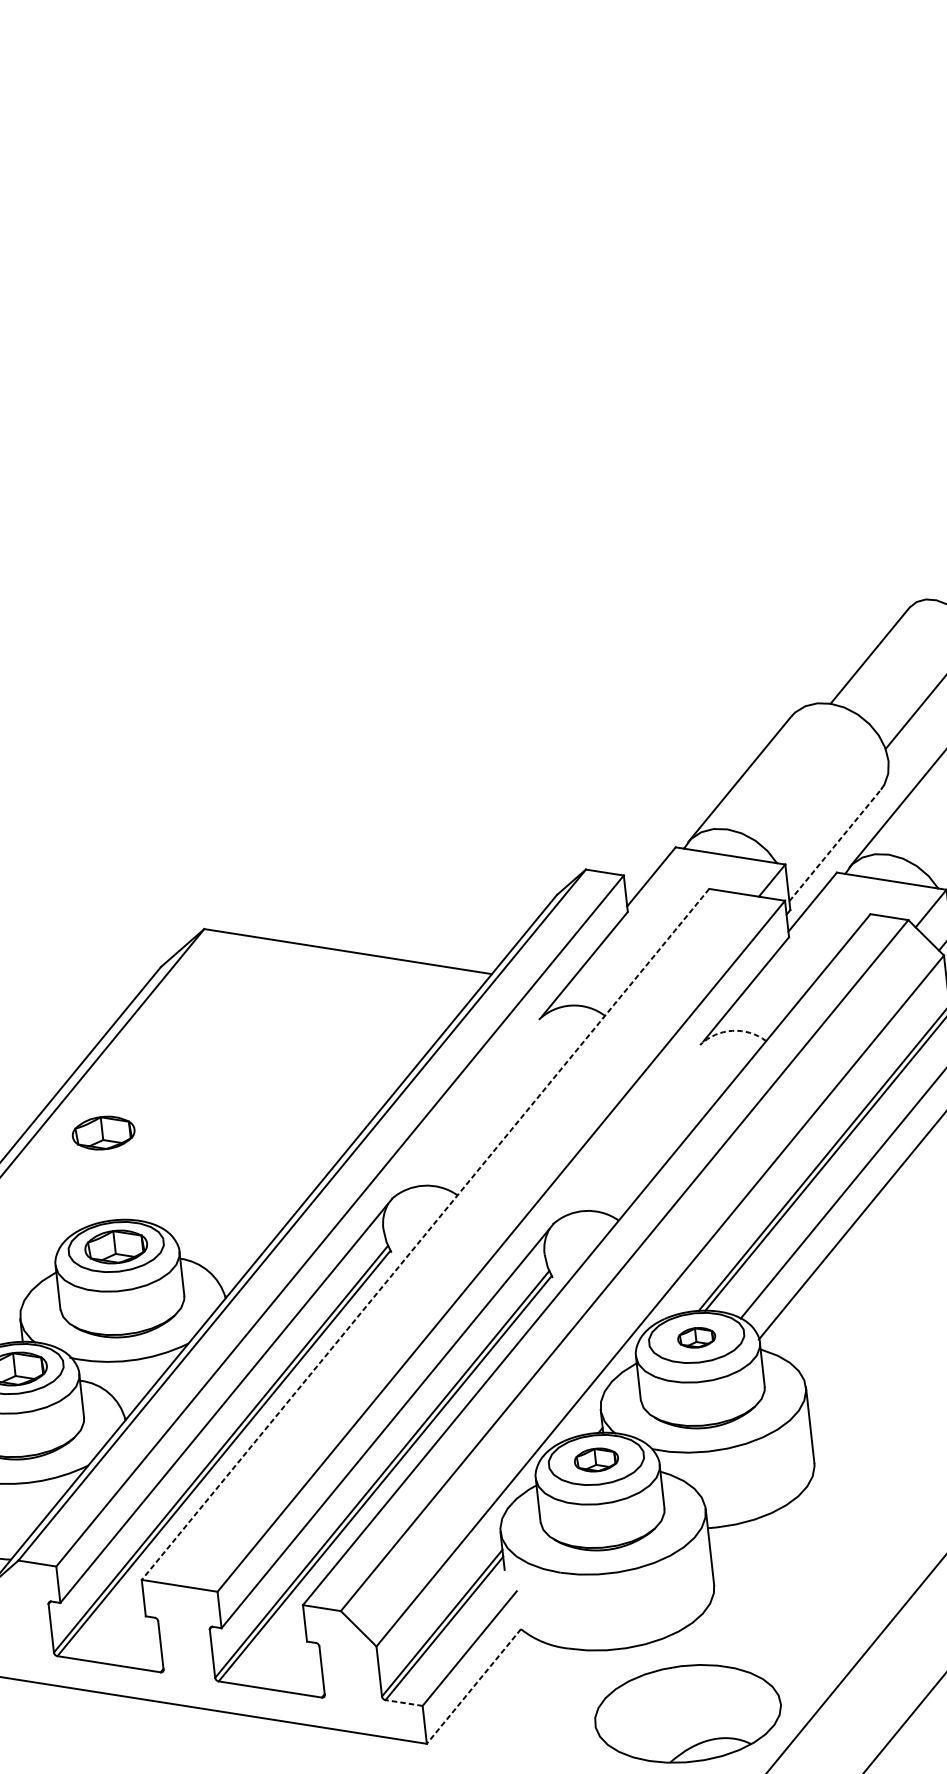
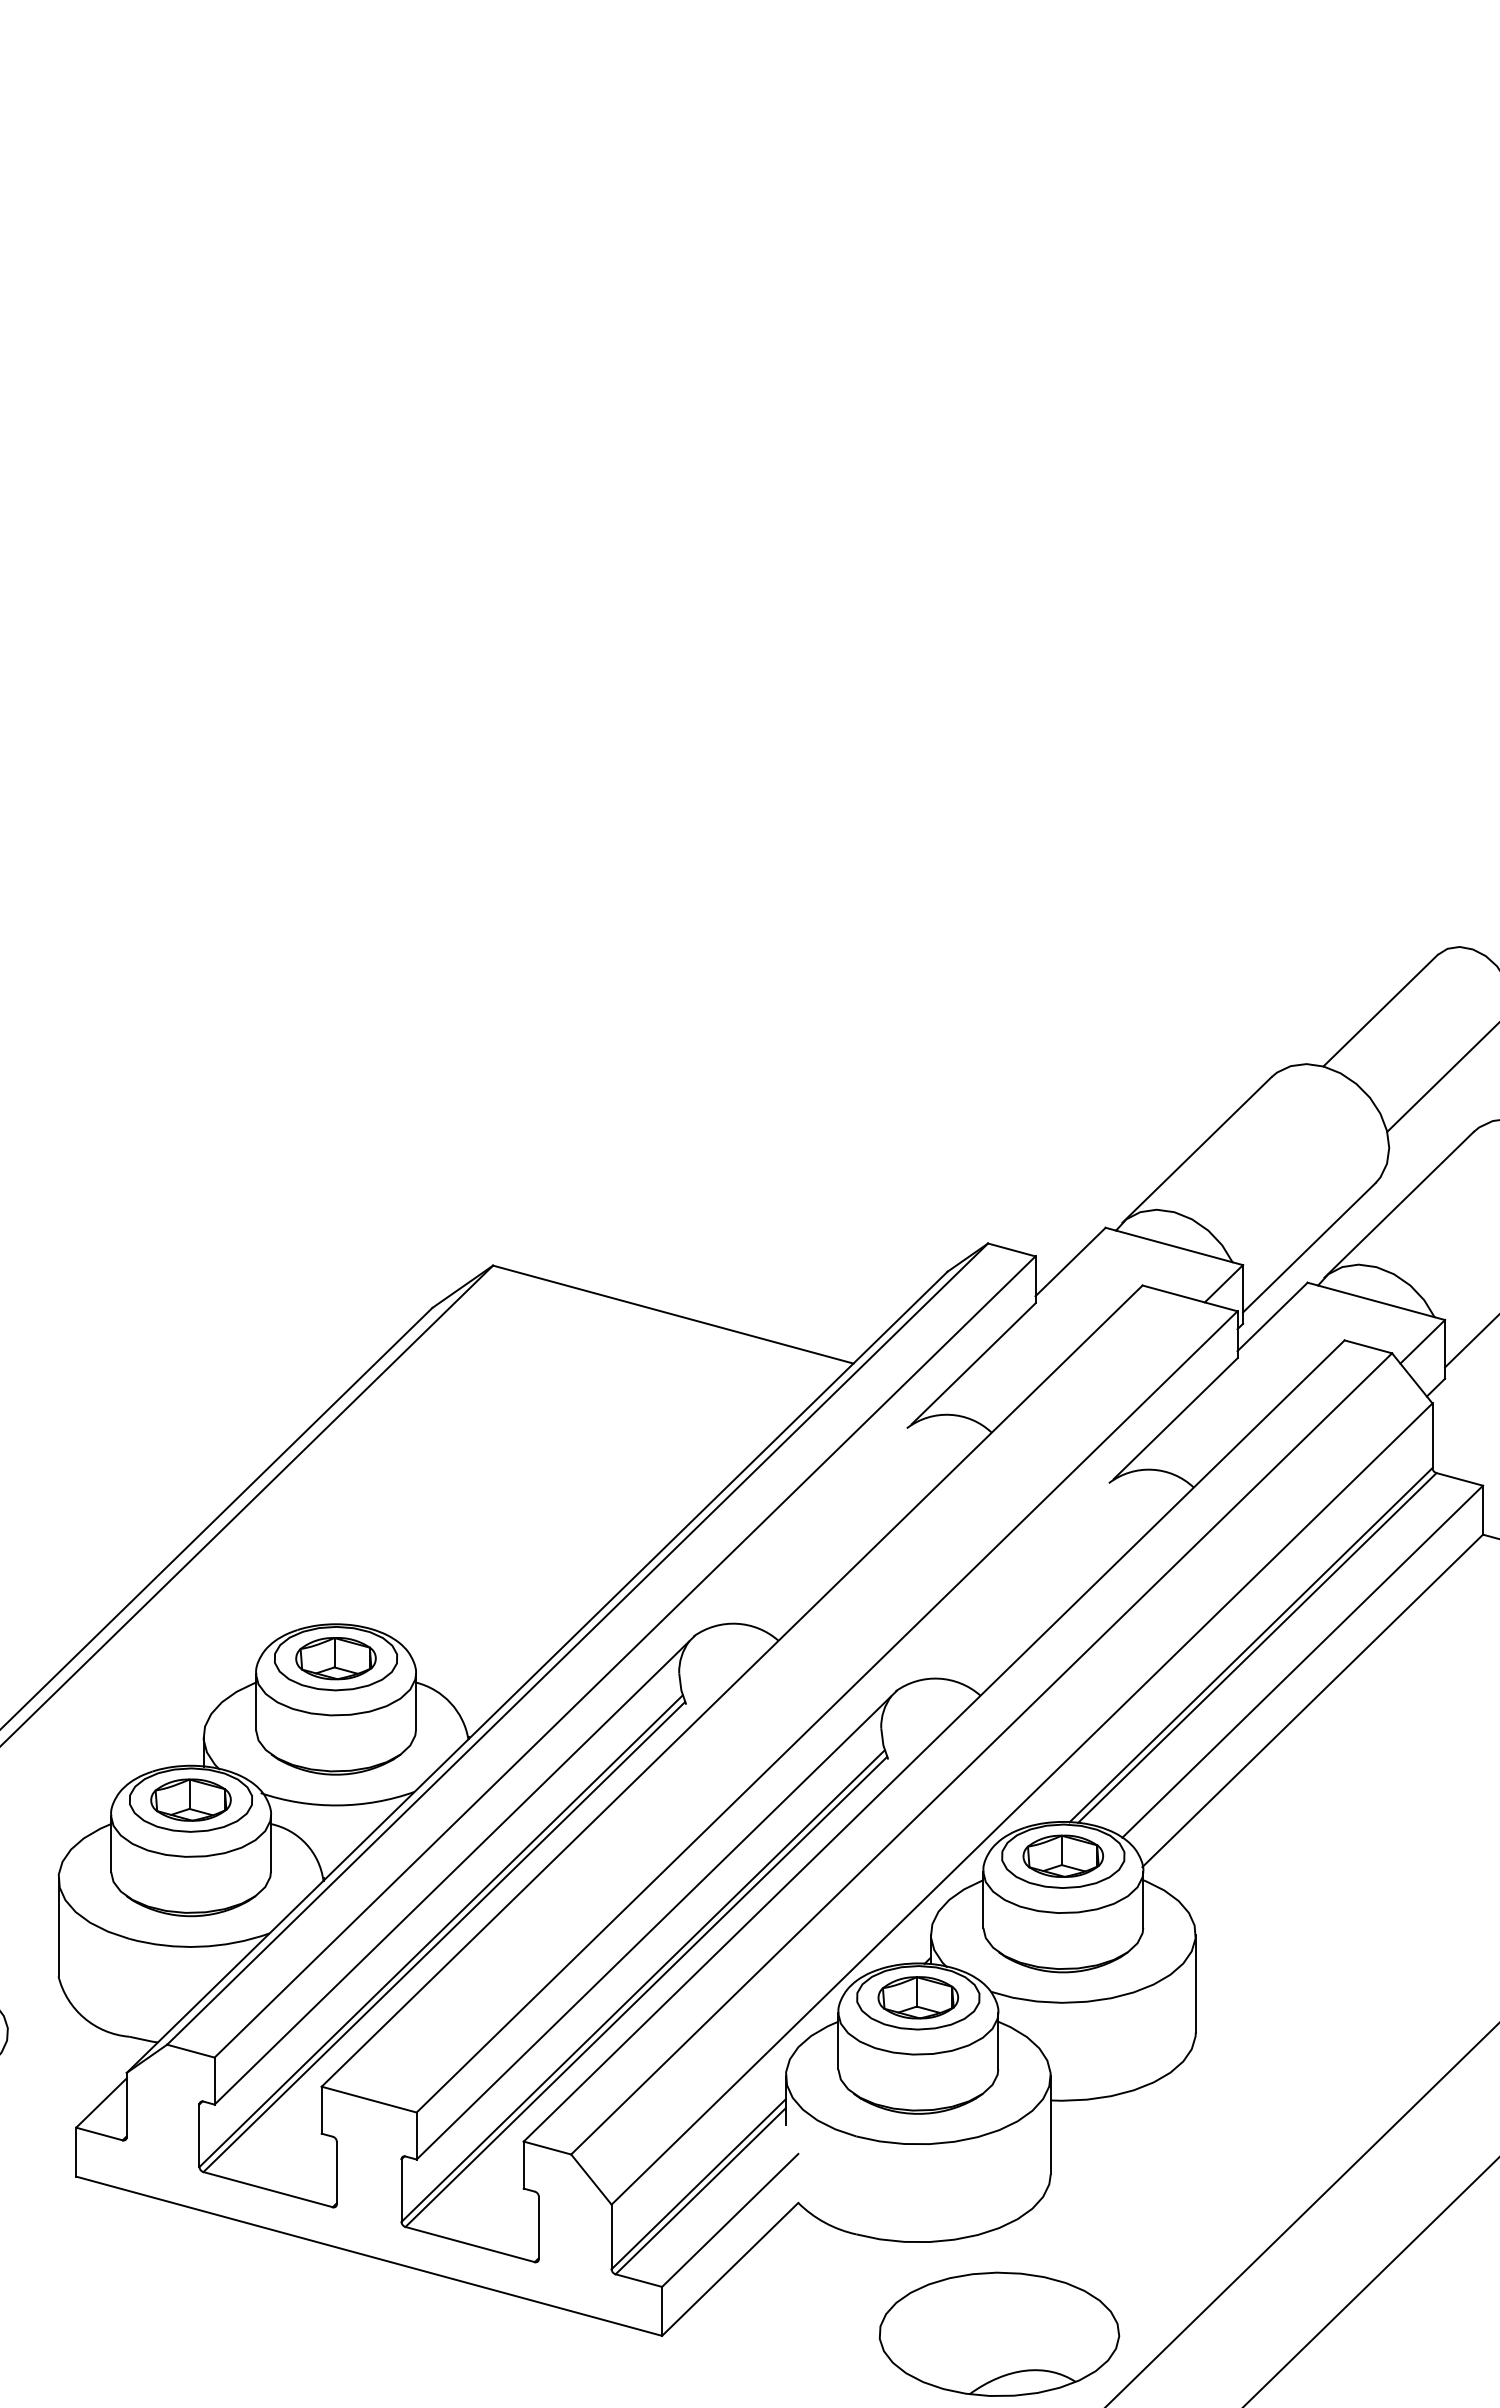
line: (835, 845) -> (1309, 1247), dashed -> solid
arc: (732, 1030) -> (1152, 1469), dashed -> solid
part: (103, 1133) -> (335, 1511), removed
line: (425, 1234) -> (732, 1686), dashed -> solid
part: (696, 1337) -> (1063, 1855), size x1.67
part: (596, 1459) -> (918, 1997), size x1.43
line: (473, 1686) -> (729, 2269), dashed -> solid
line: (403, 1702) -> (638, 2280), dashed -> solid

